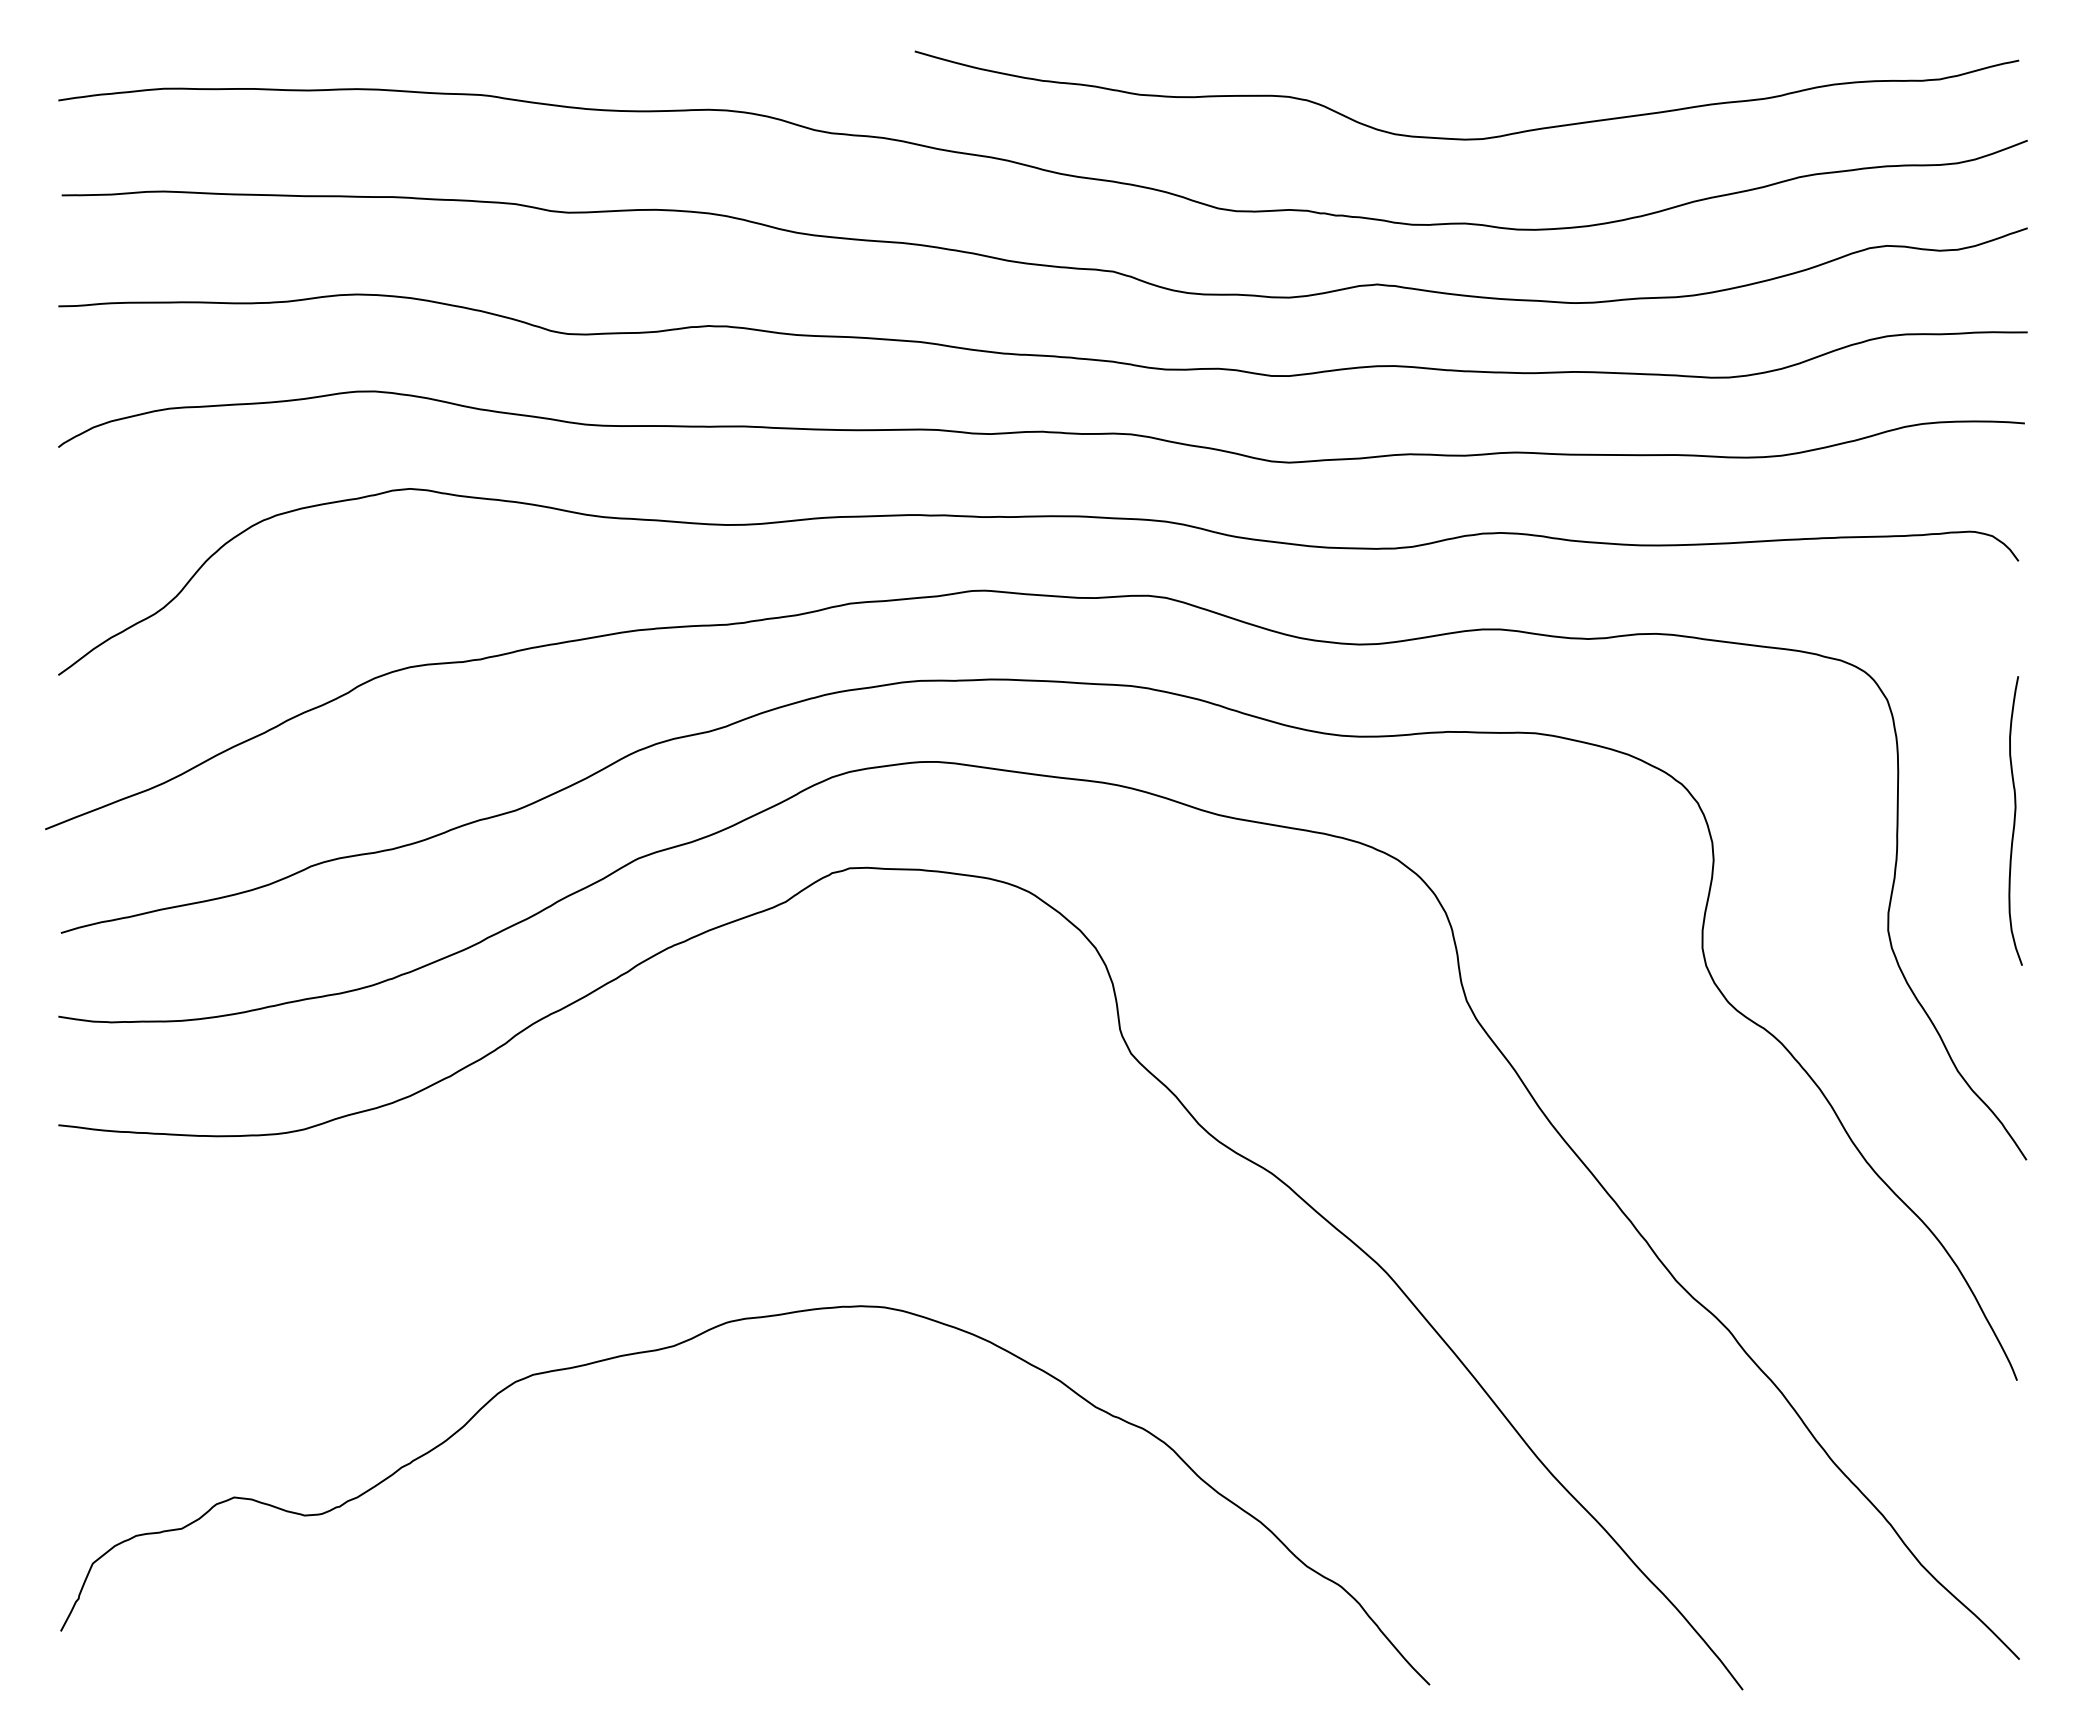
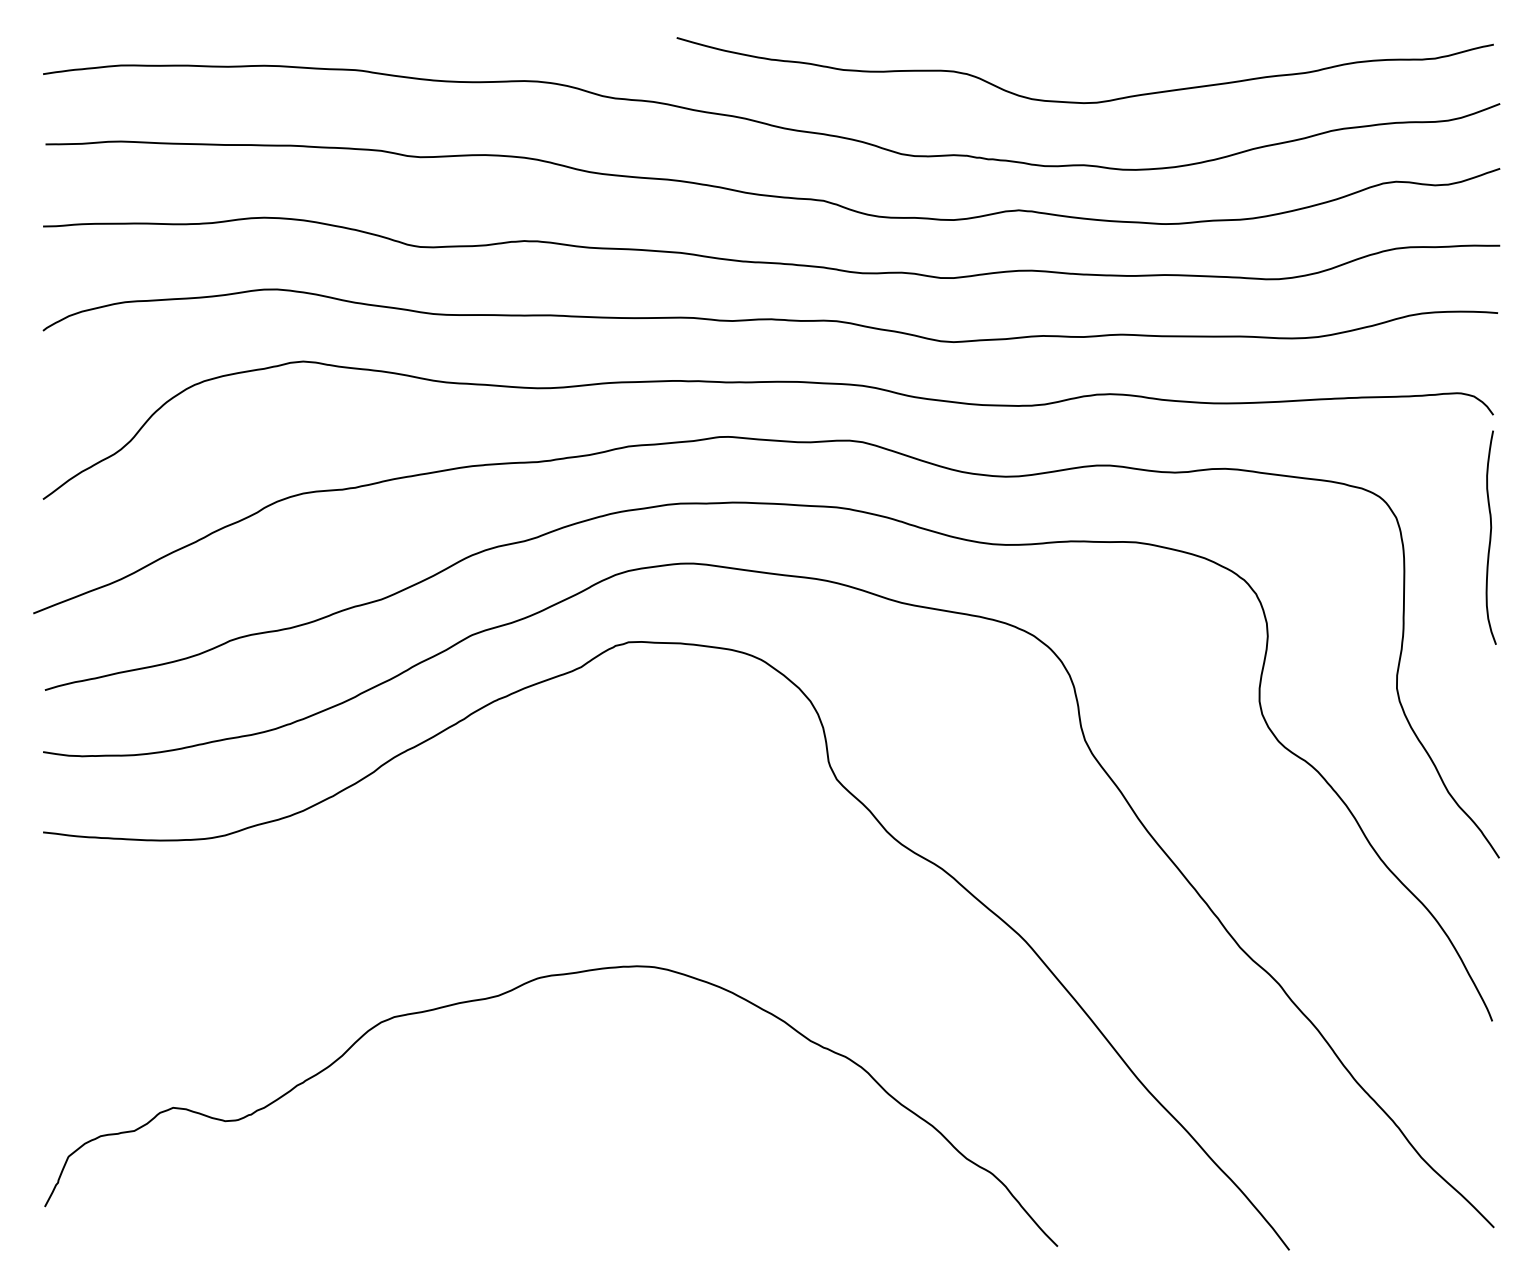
curve: (2015, 820) -> (1491, 537), moved

